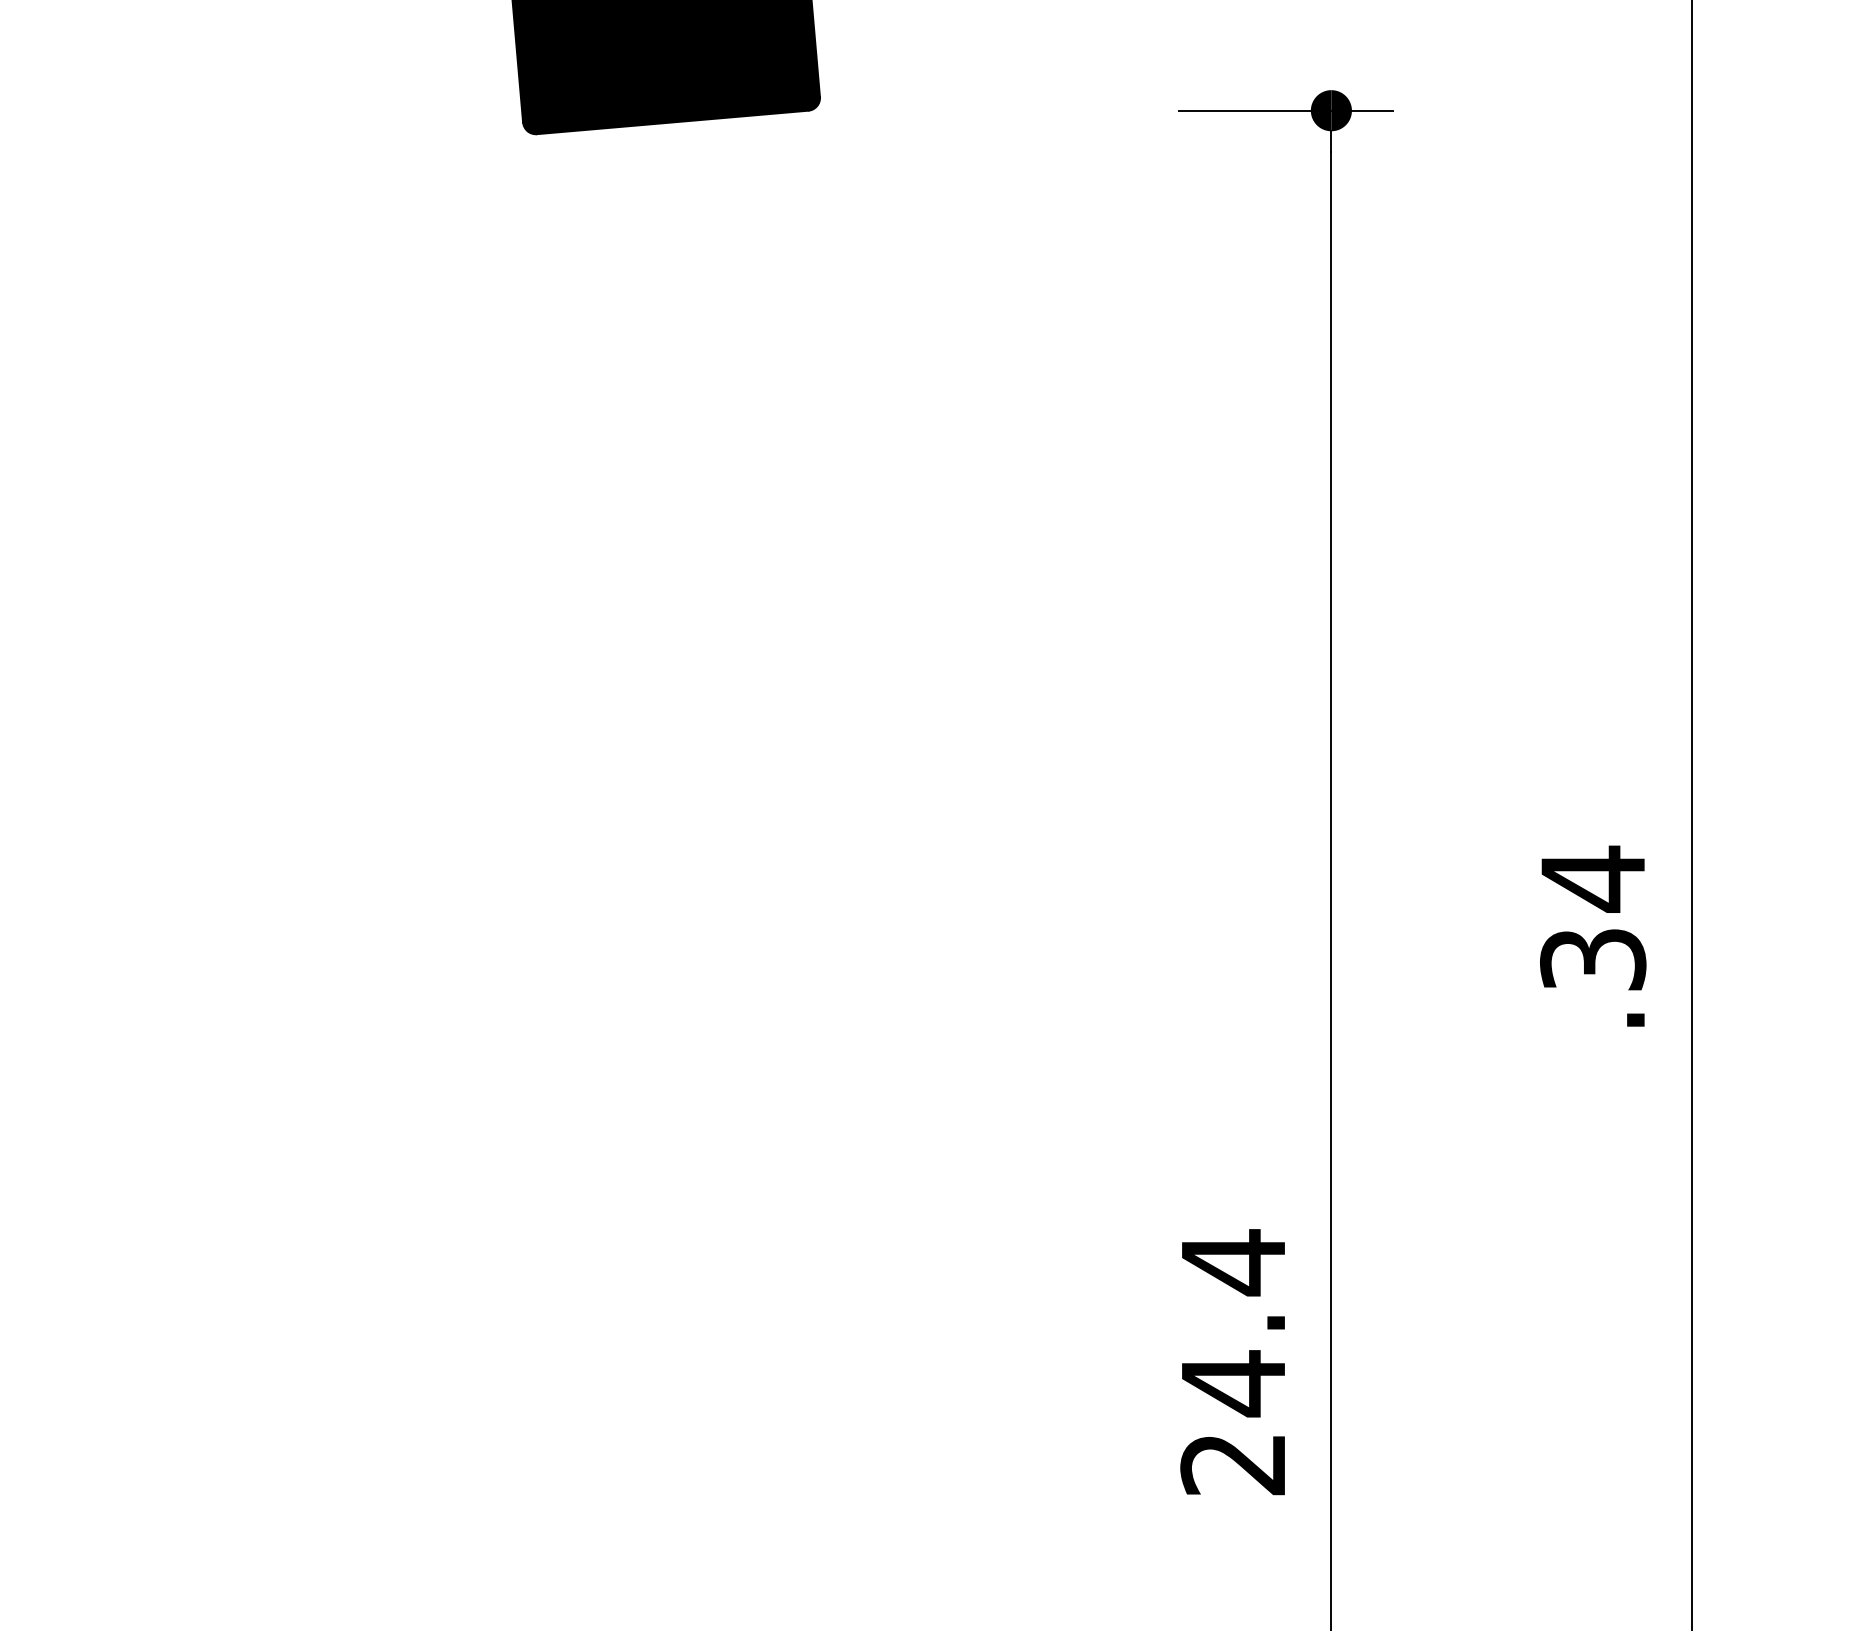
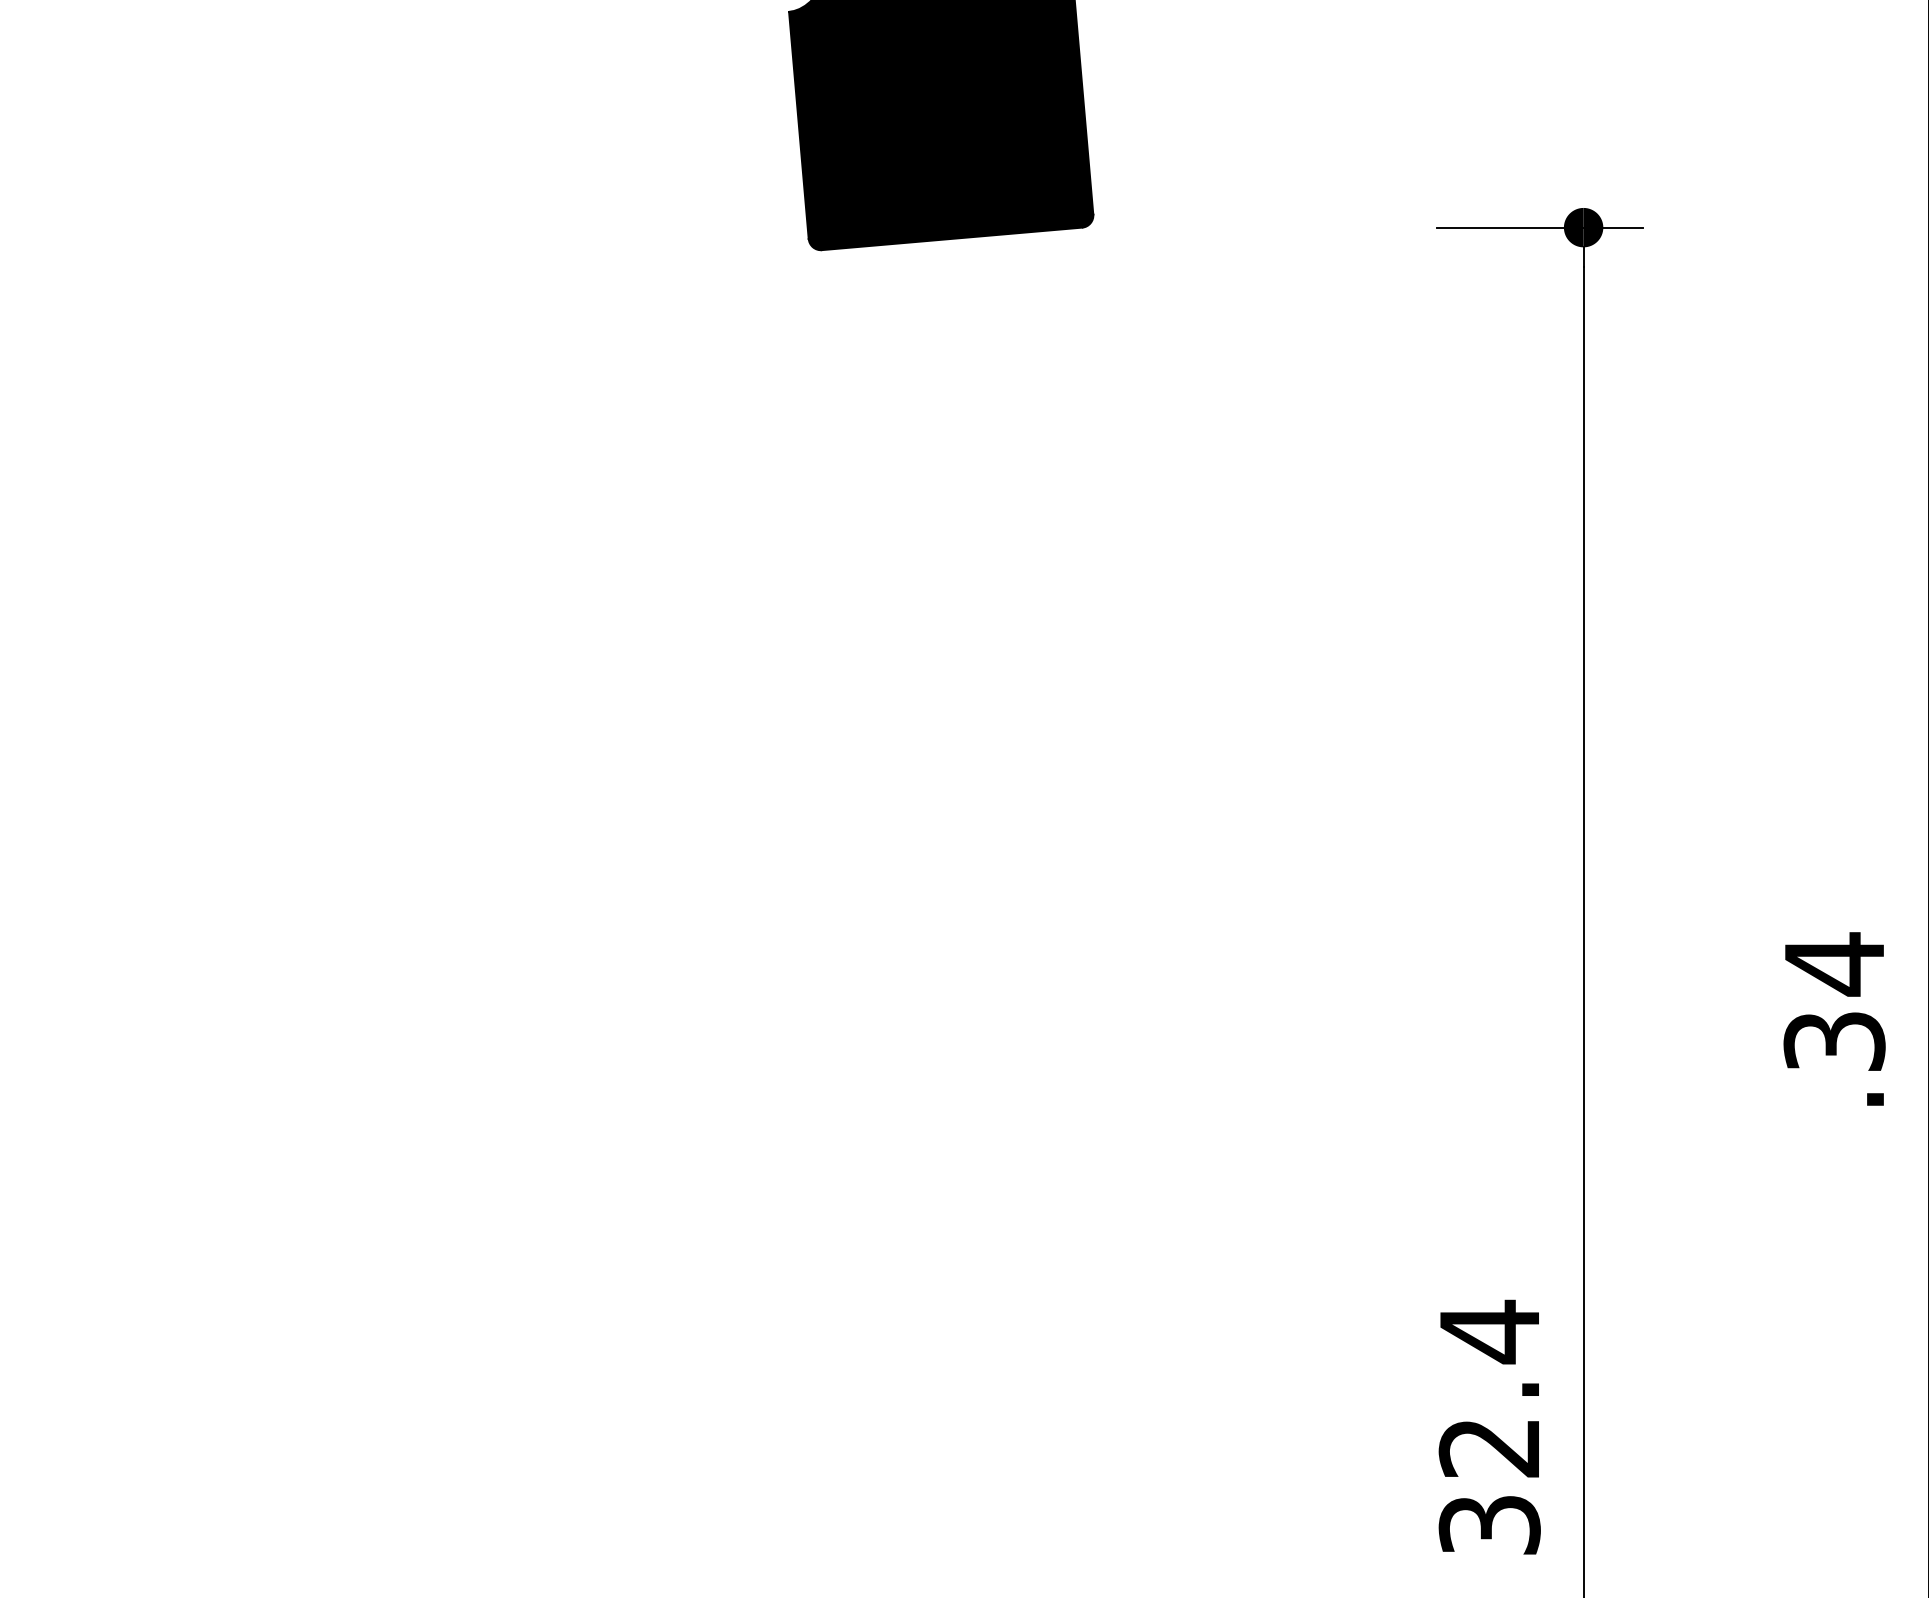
text: (1233, 1421) -> (1489, 1484), 24.4 -> 32.4

